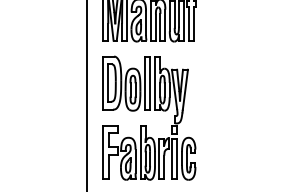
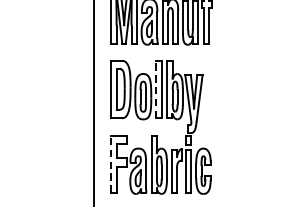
line: (145, 83) -> (156, 90), solid -> dashed
line: (103, 152) -> (111, 164), solid -> dashed

